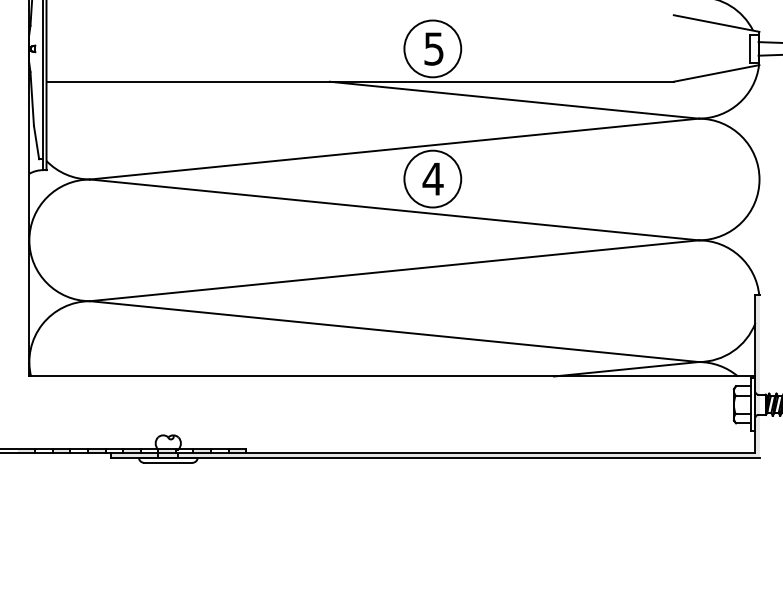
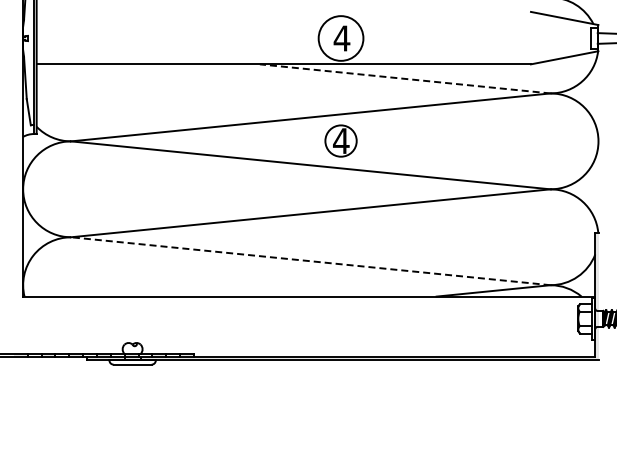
text: (433, 48) -> (341, 38), 5 -> 4
line: (513, 99) -> (404, 78), solid -> dashed
circle: (432, 178) -> (340, 140), size x0.7
line: (394, 331) -> (310, 261), solid -> dashed

